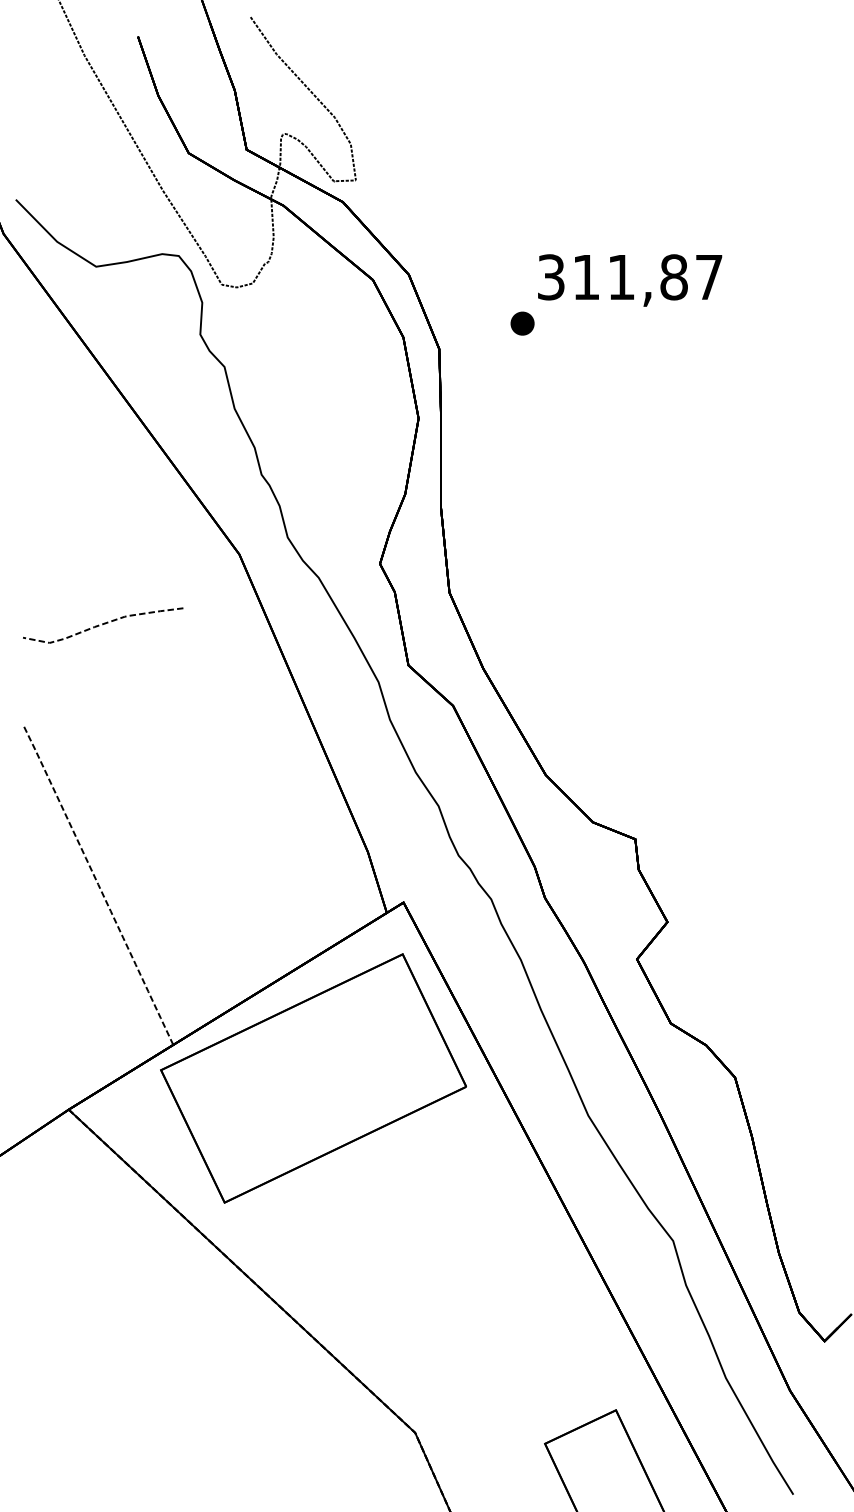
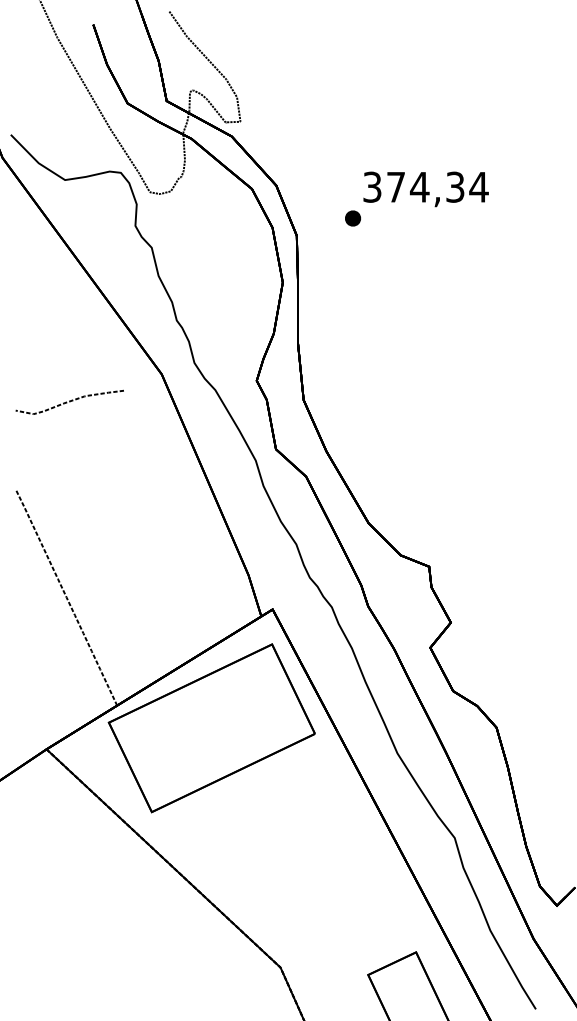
text: (647, 276) -> (437, 186), 311,87 -> 374,34
curve: (102, 624) -> (69, 401), moved

